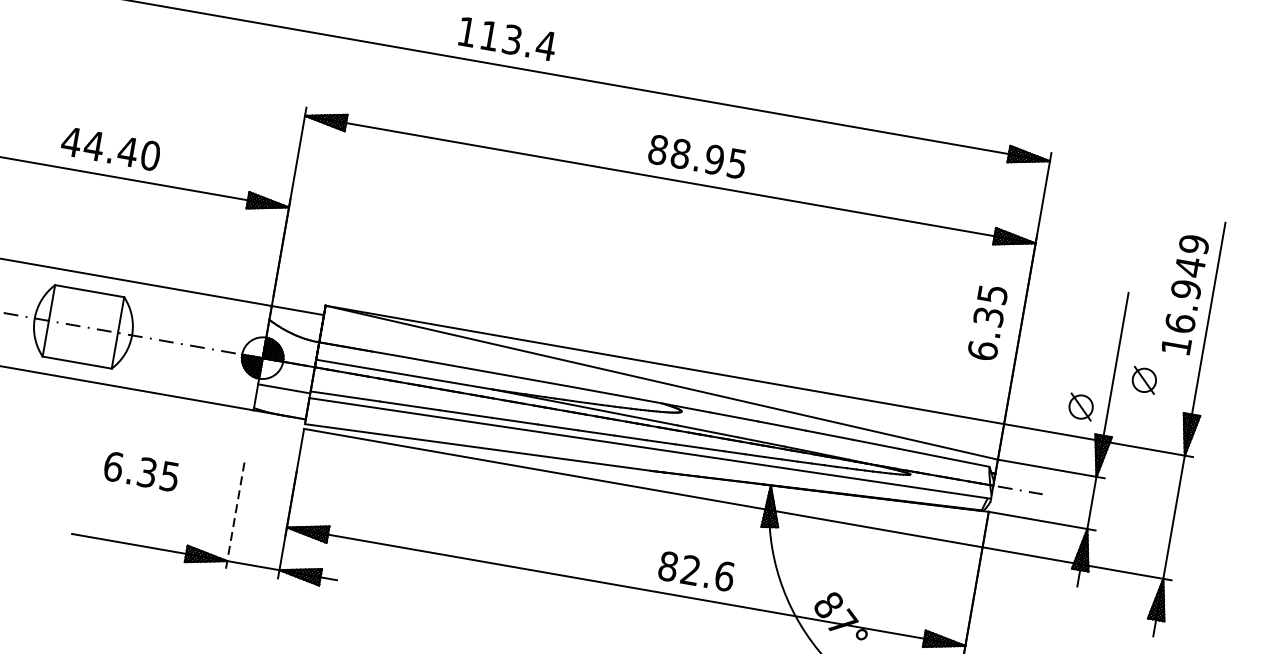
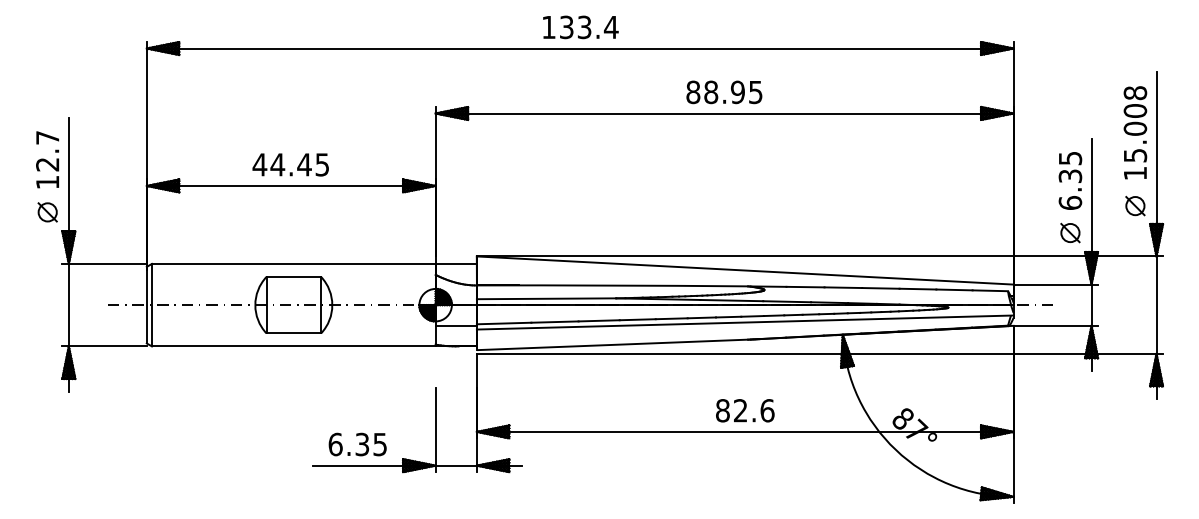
text: (489, 36) -> (566, 27), 113.4 -> 133.4
text: (150, 155) -> (322, 164), 44.40 -> 44.45
text: (697, 157) -> (724, 92), moved
text: (1187, 284) -> (1135, 124), 16.949 -> 15.008
text: (987, 322) -> (1070, 180), moved
part: (1144, 379) -> (1135, 205), moved
text: (141, 471) -> (357, 444), moved
line: (234, 516) -> (435, 430), dashed -> solid
text: (696, 571) -> (745, 410), moved

